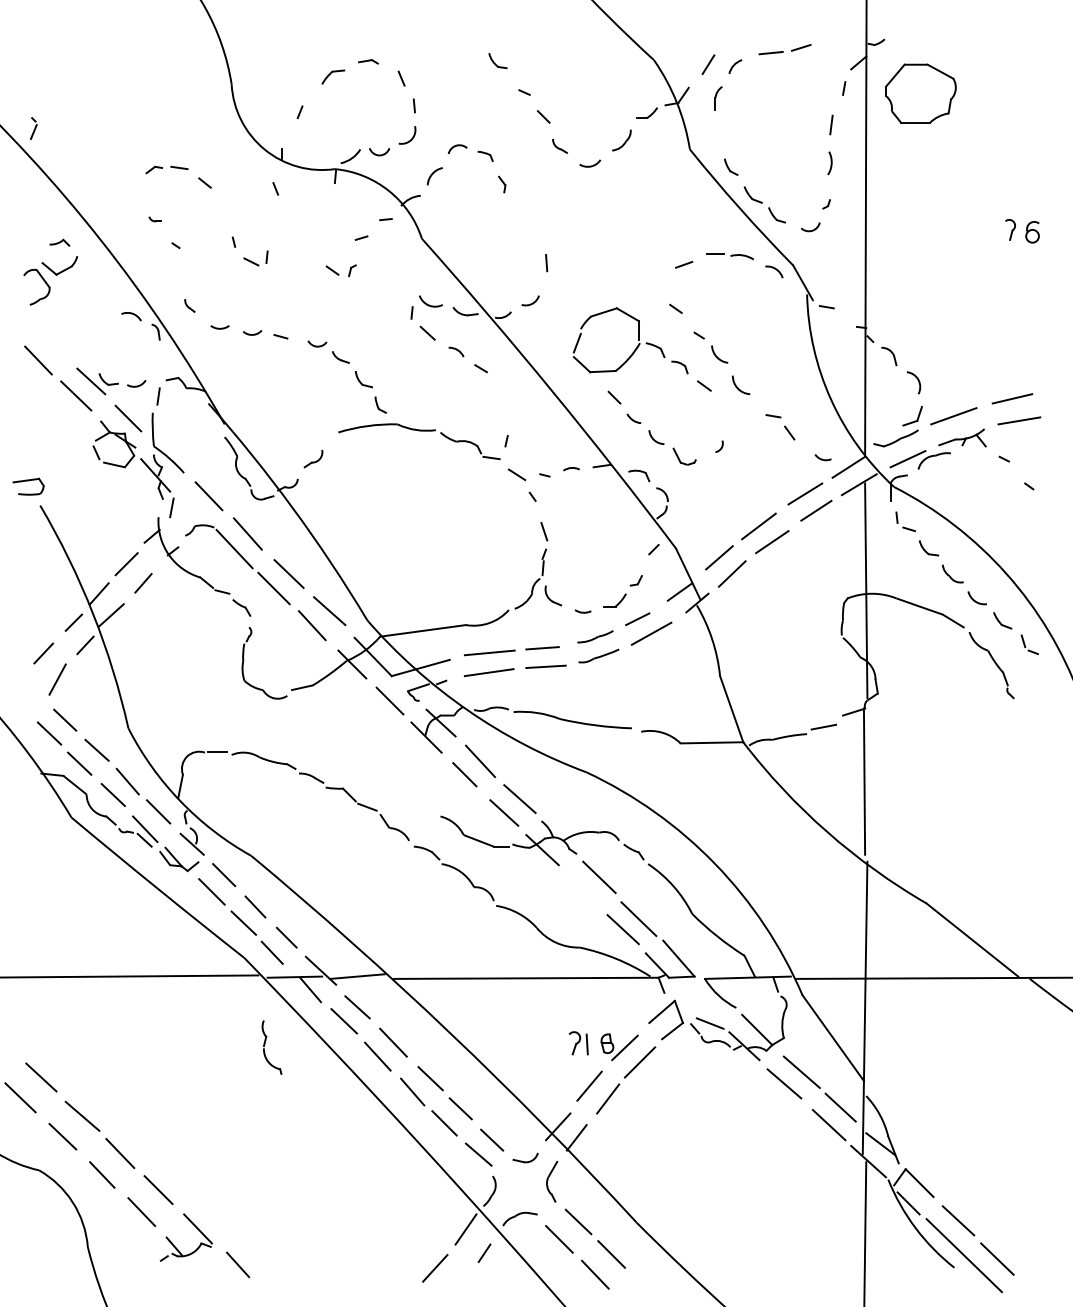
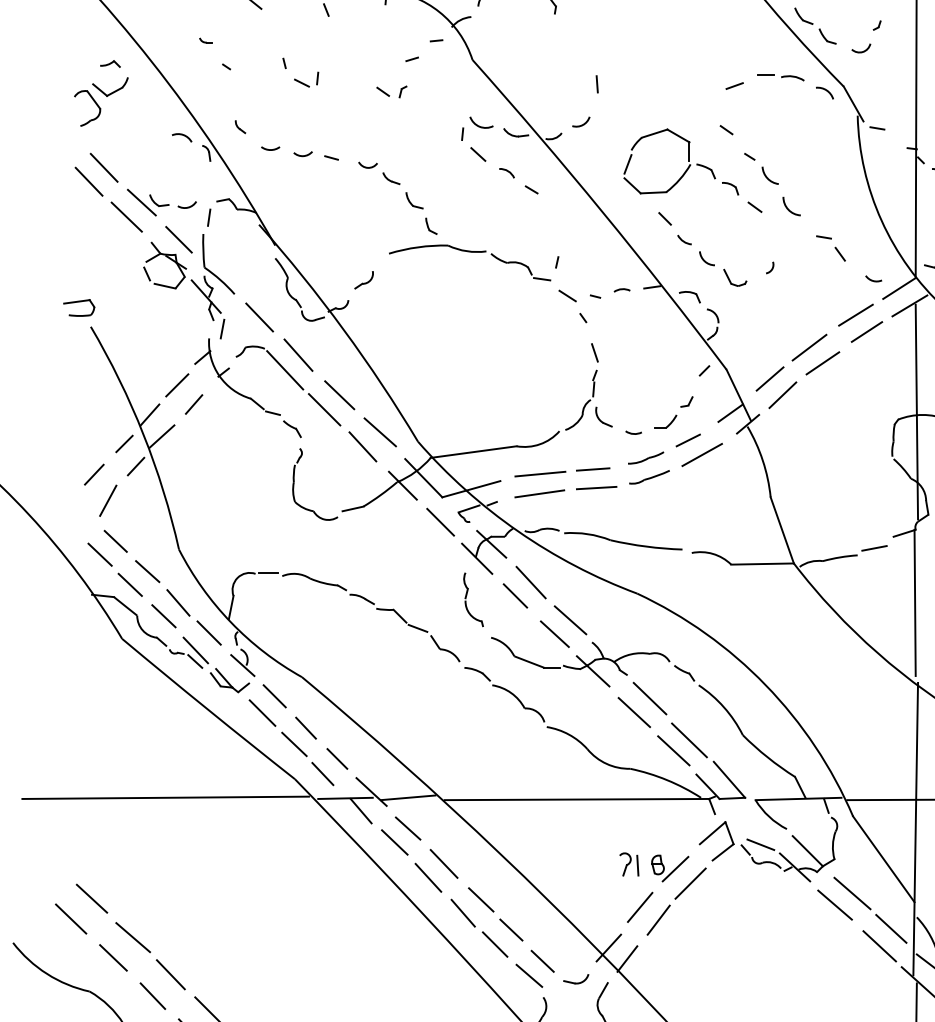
line: (53, 346) -> (104, 167), added
line: (583, 890) -> (634, 711), added
part: (265, 1044) -> (467, 596), moved

